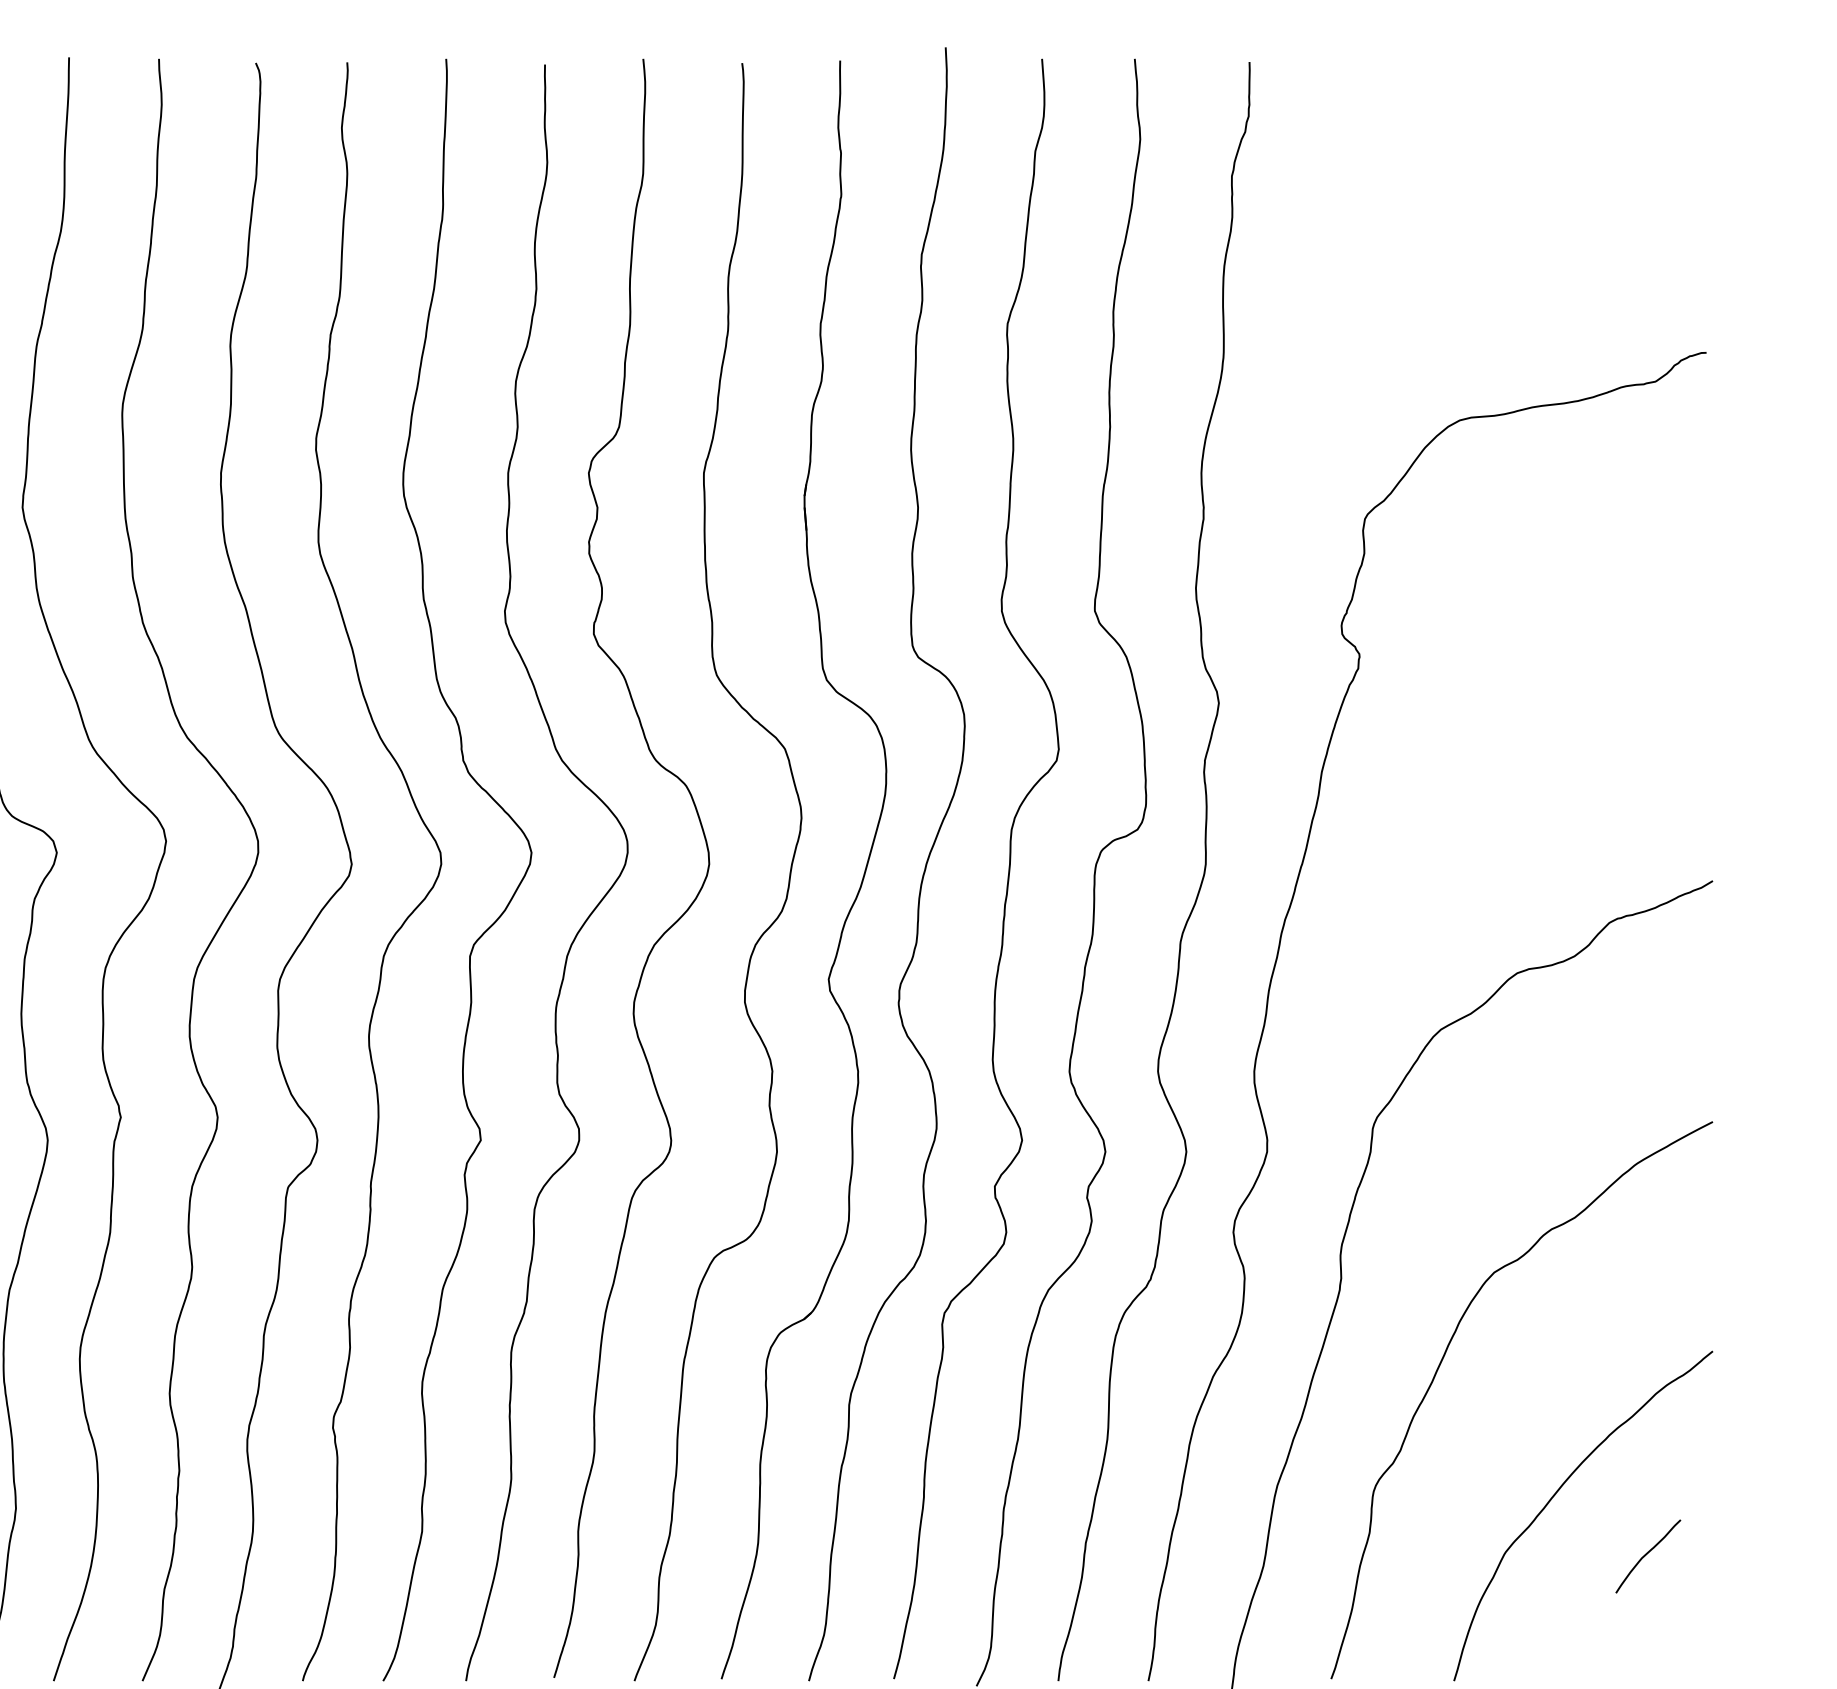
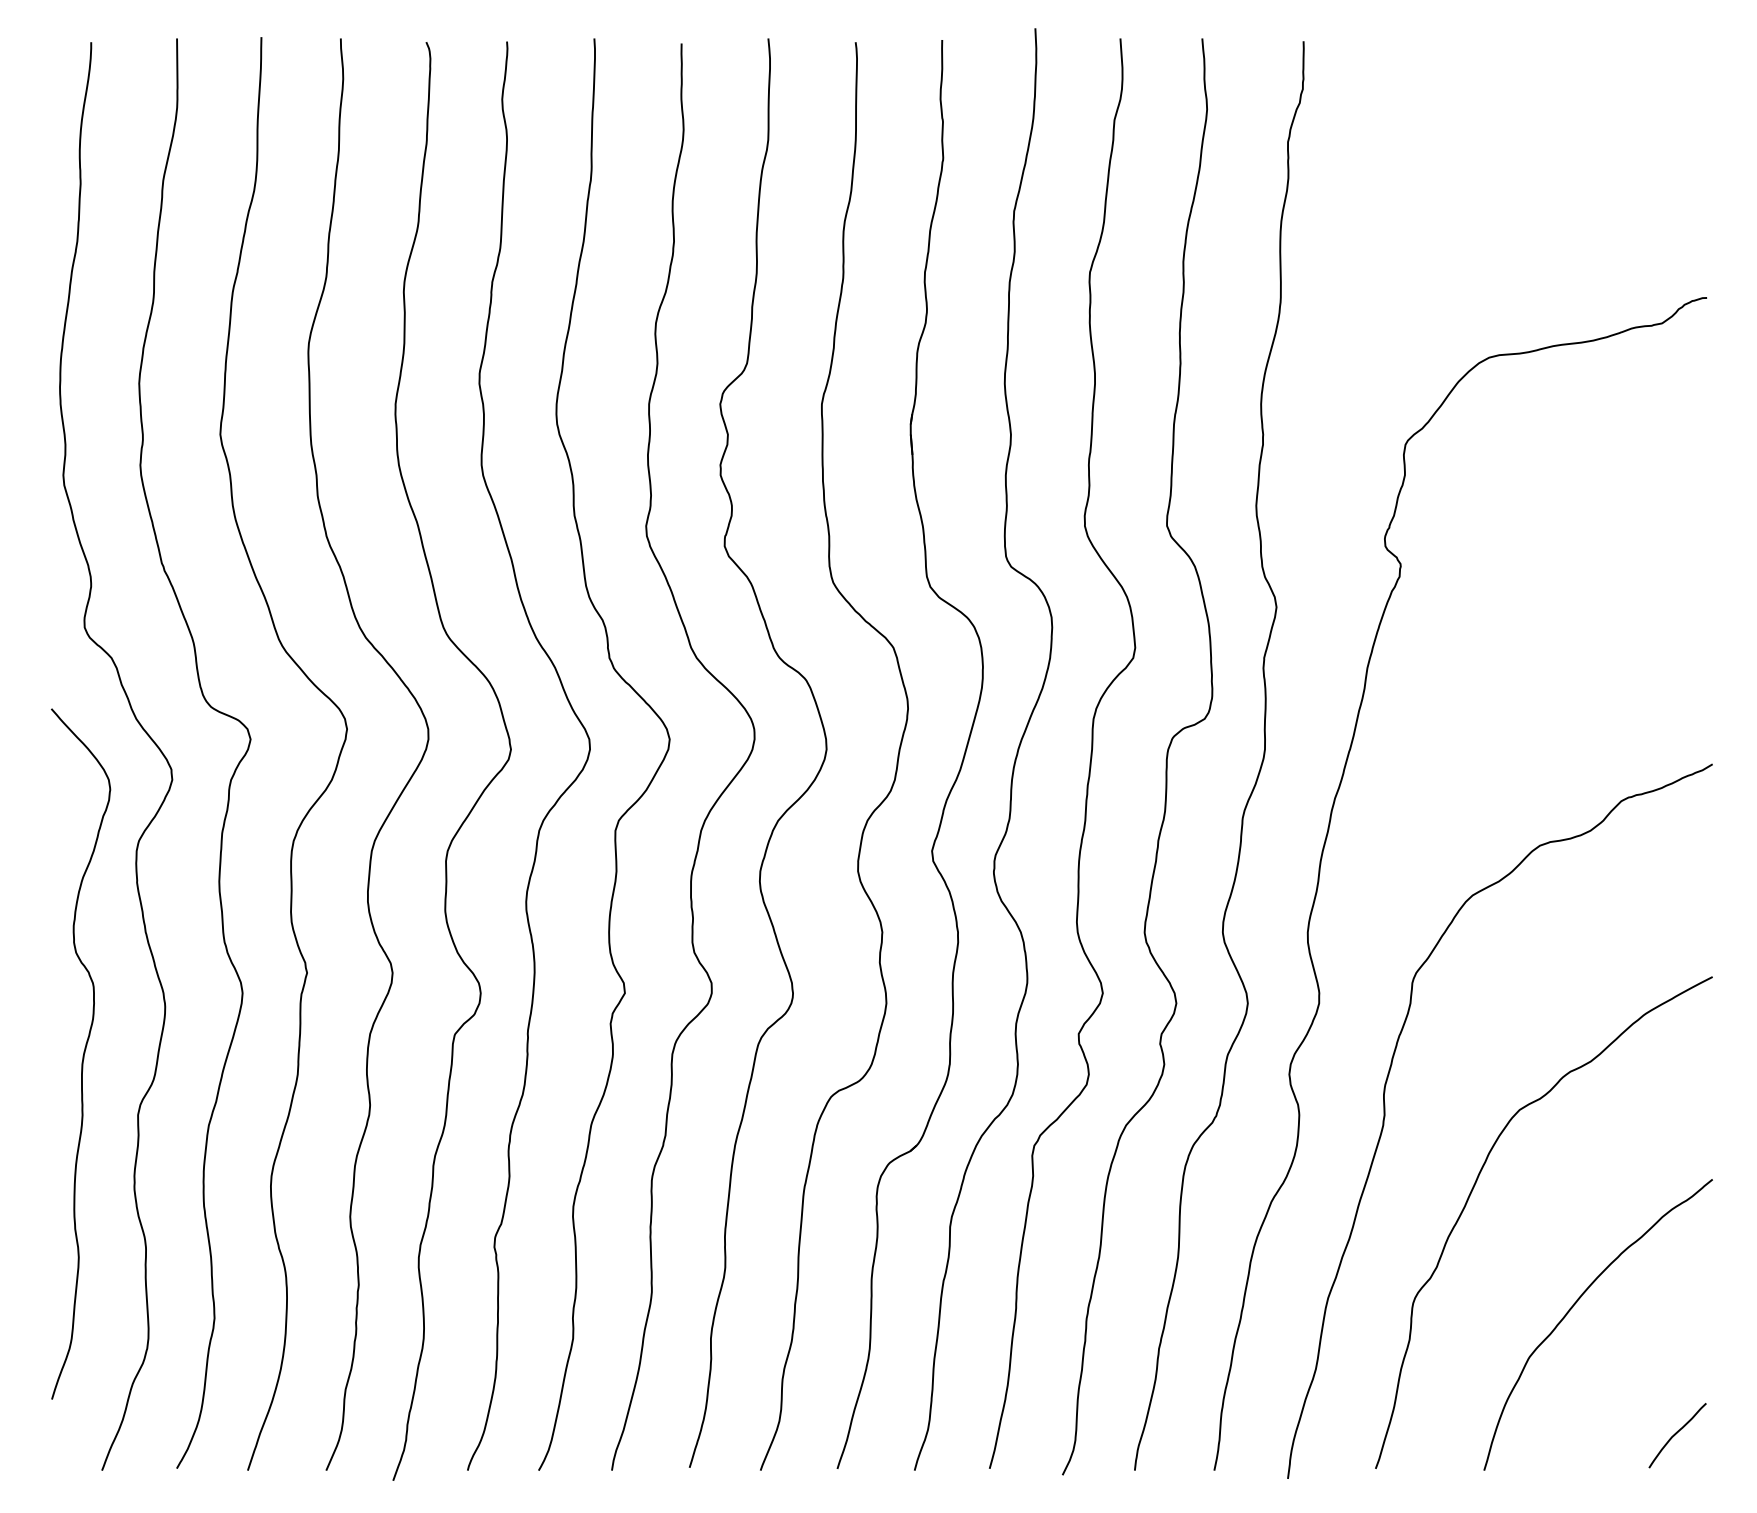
curve: (1647, 1555) -> (1676, 1434), moved

